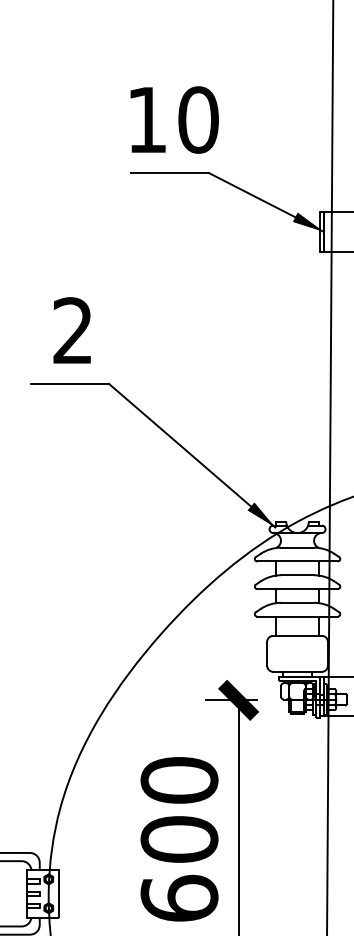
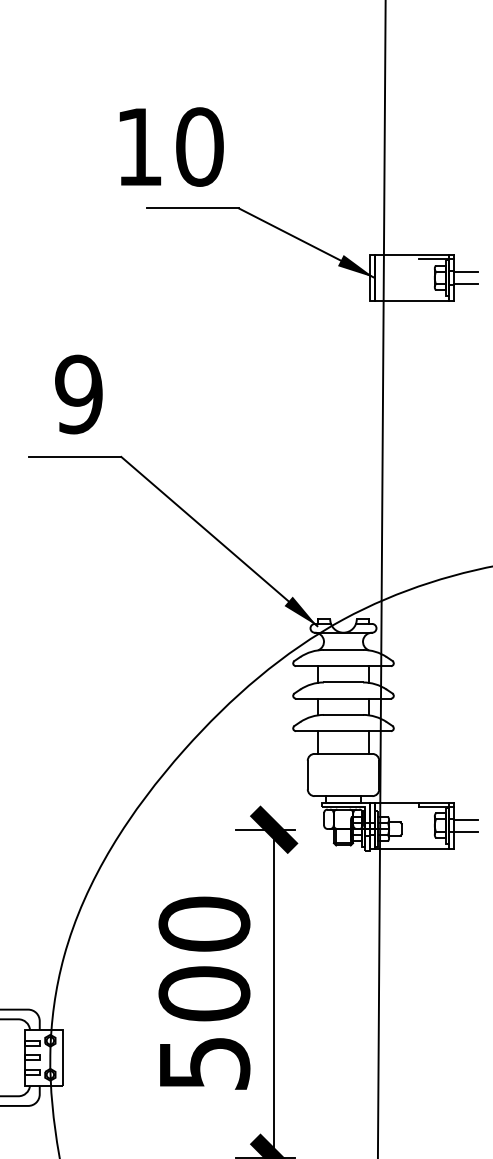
text: (174, 119) -> (171, 146), moved
text: (72, 330) -> (78, 394), 2 -> 9
text: (179, 897) -> (204, 1062), 600 -> 500

